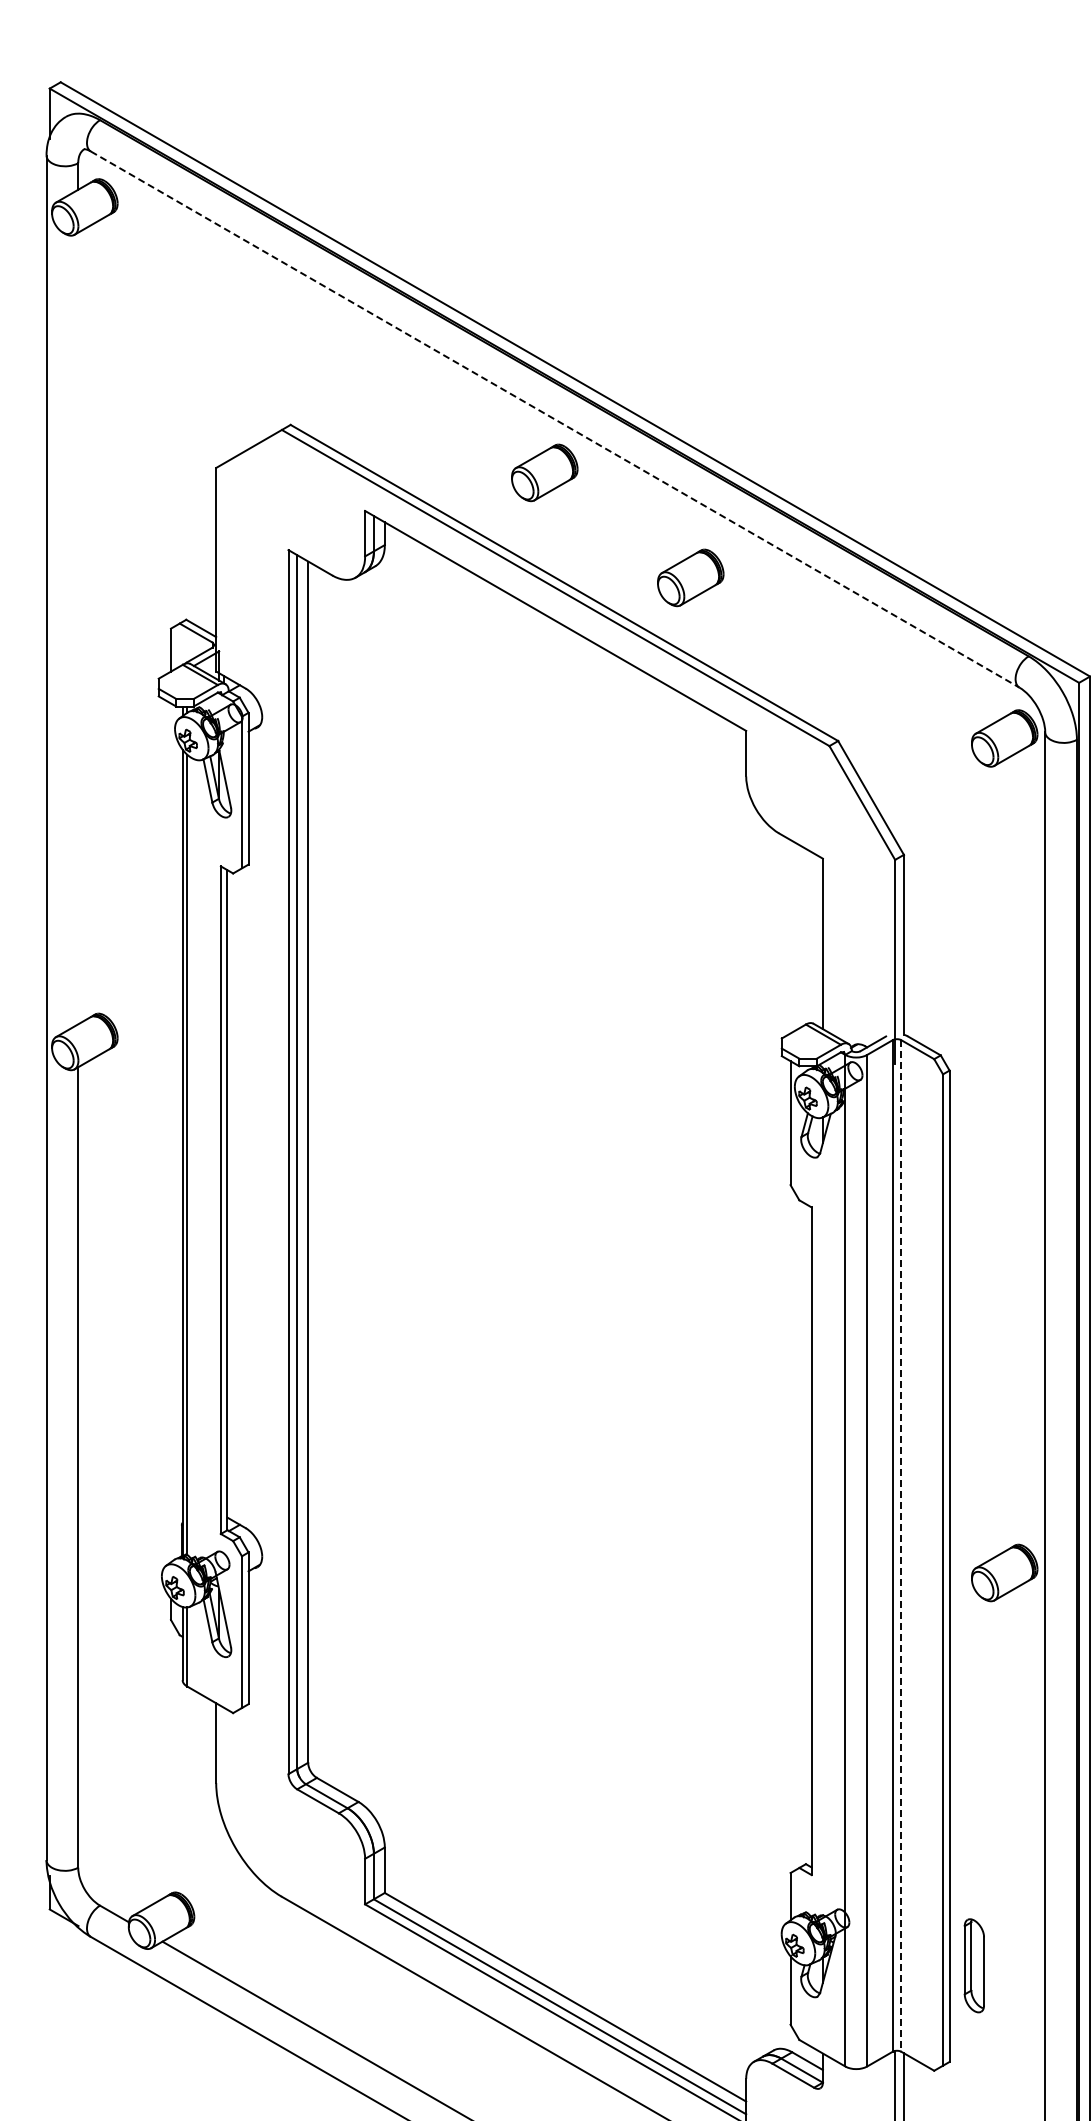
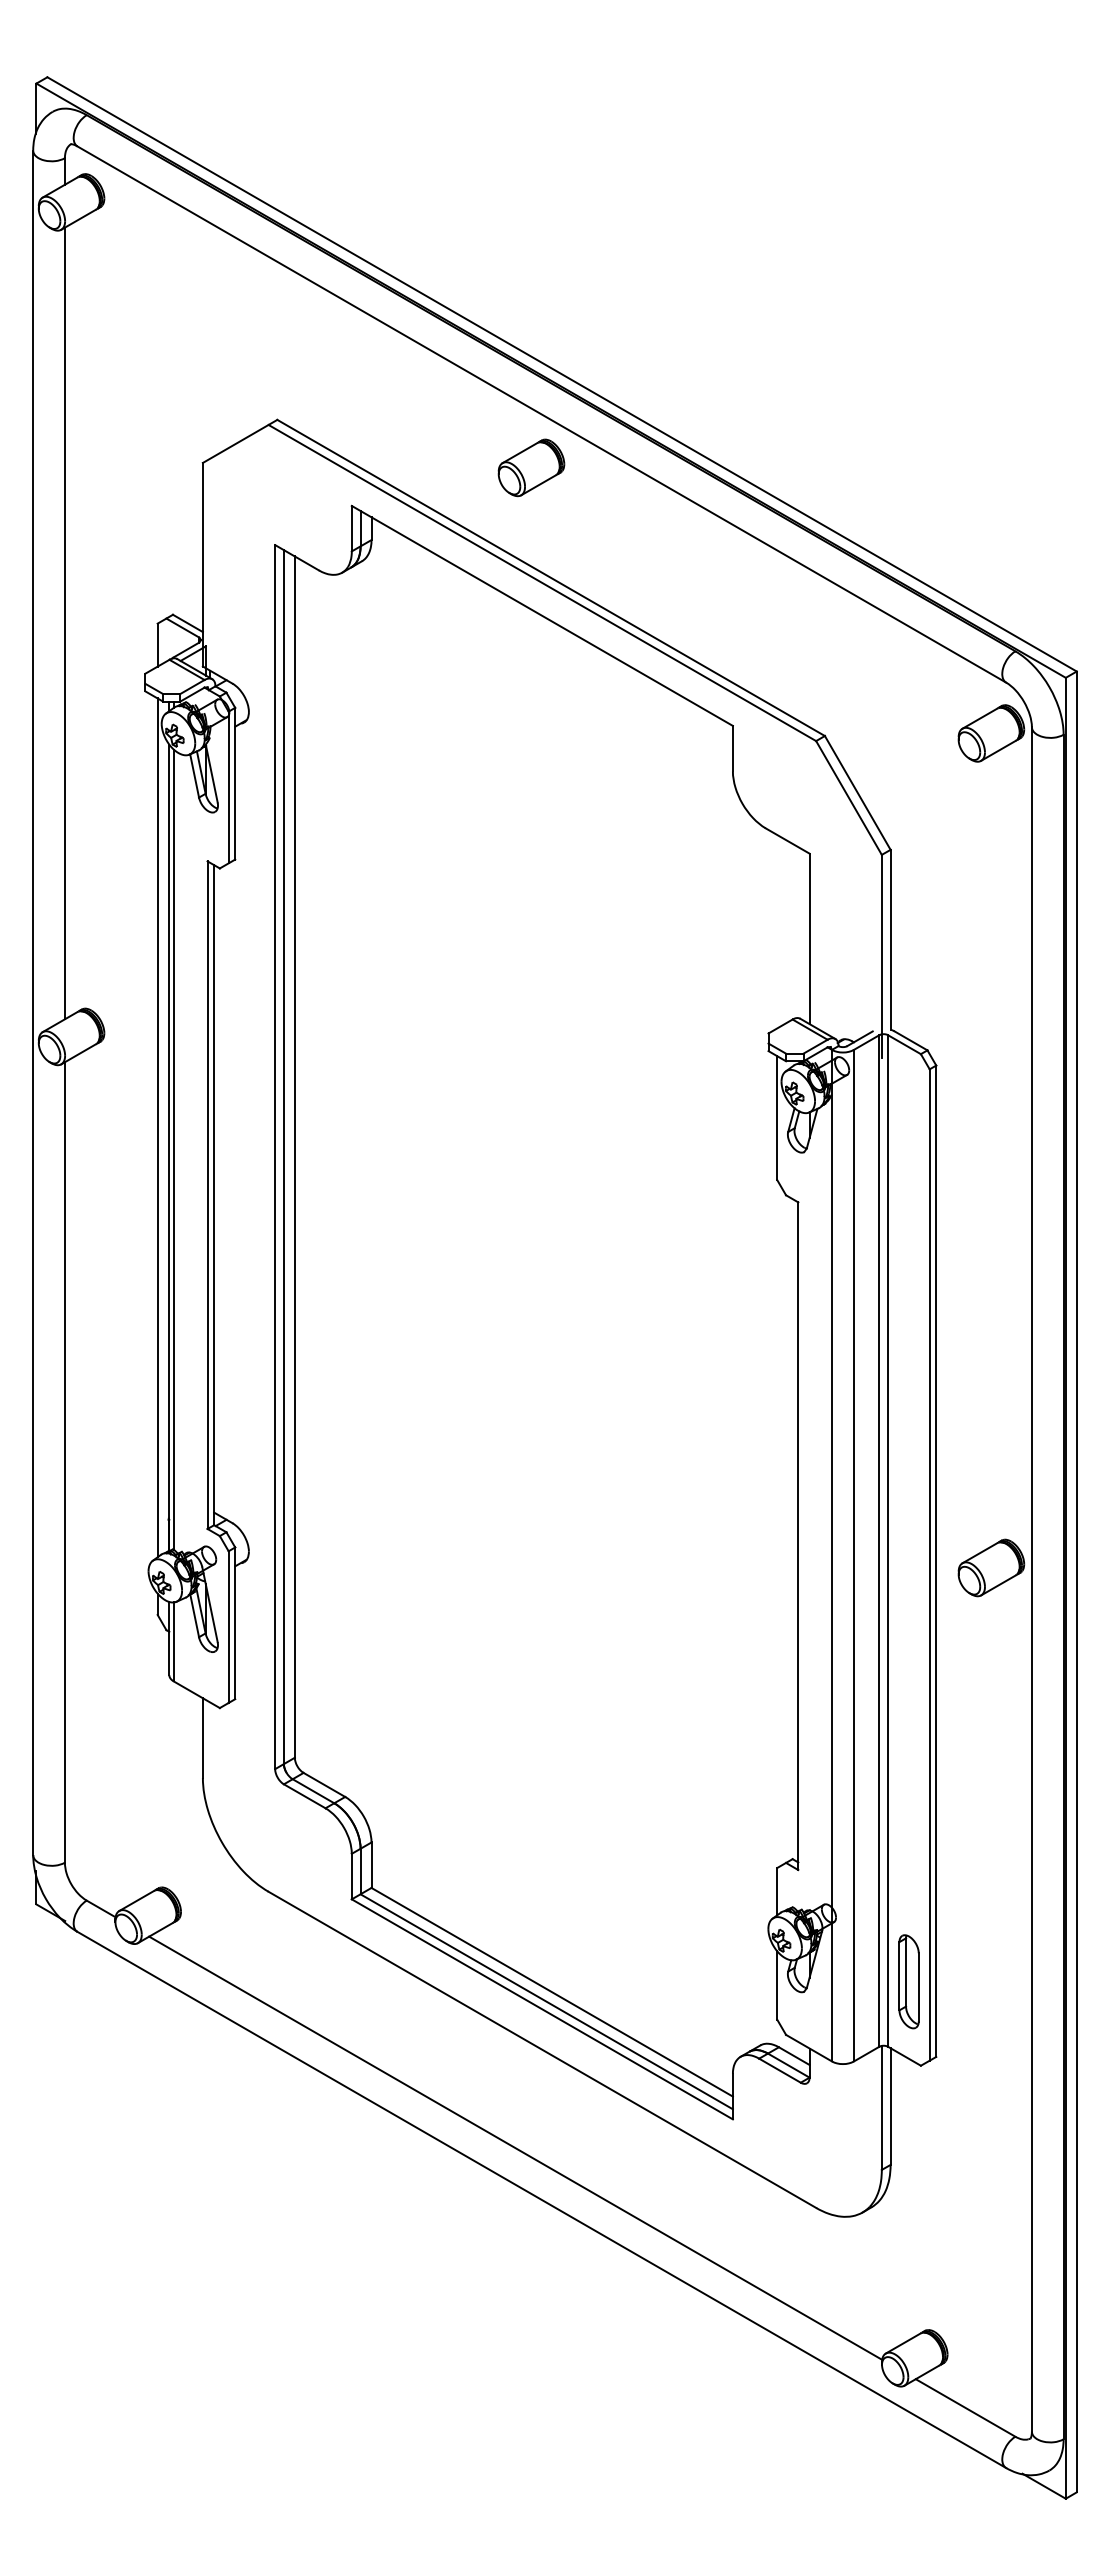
line: (555, 419) -> (542, 414), dashed -> solid
part: (690, 577) -> (677, 572), removed
line: (77, 628) -> (64, 623), added
line: (170, 1132) -> (157, 1127), added
line: (901, 1546) -> (888, 1541), dashed -> solid
part: (973, 1965) -> (908, 1981), moved

